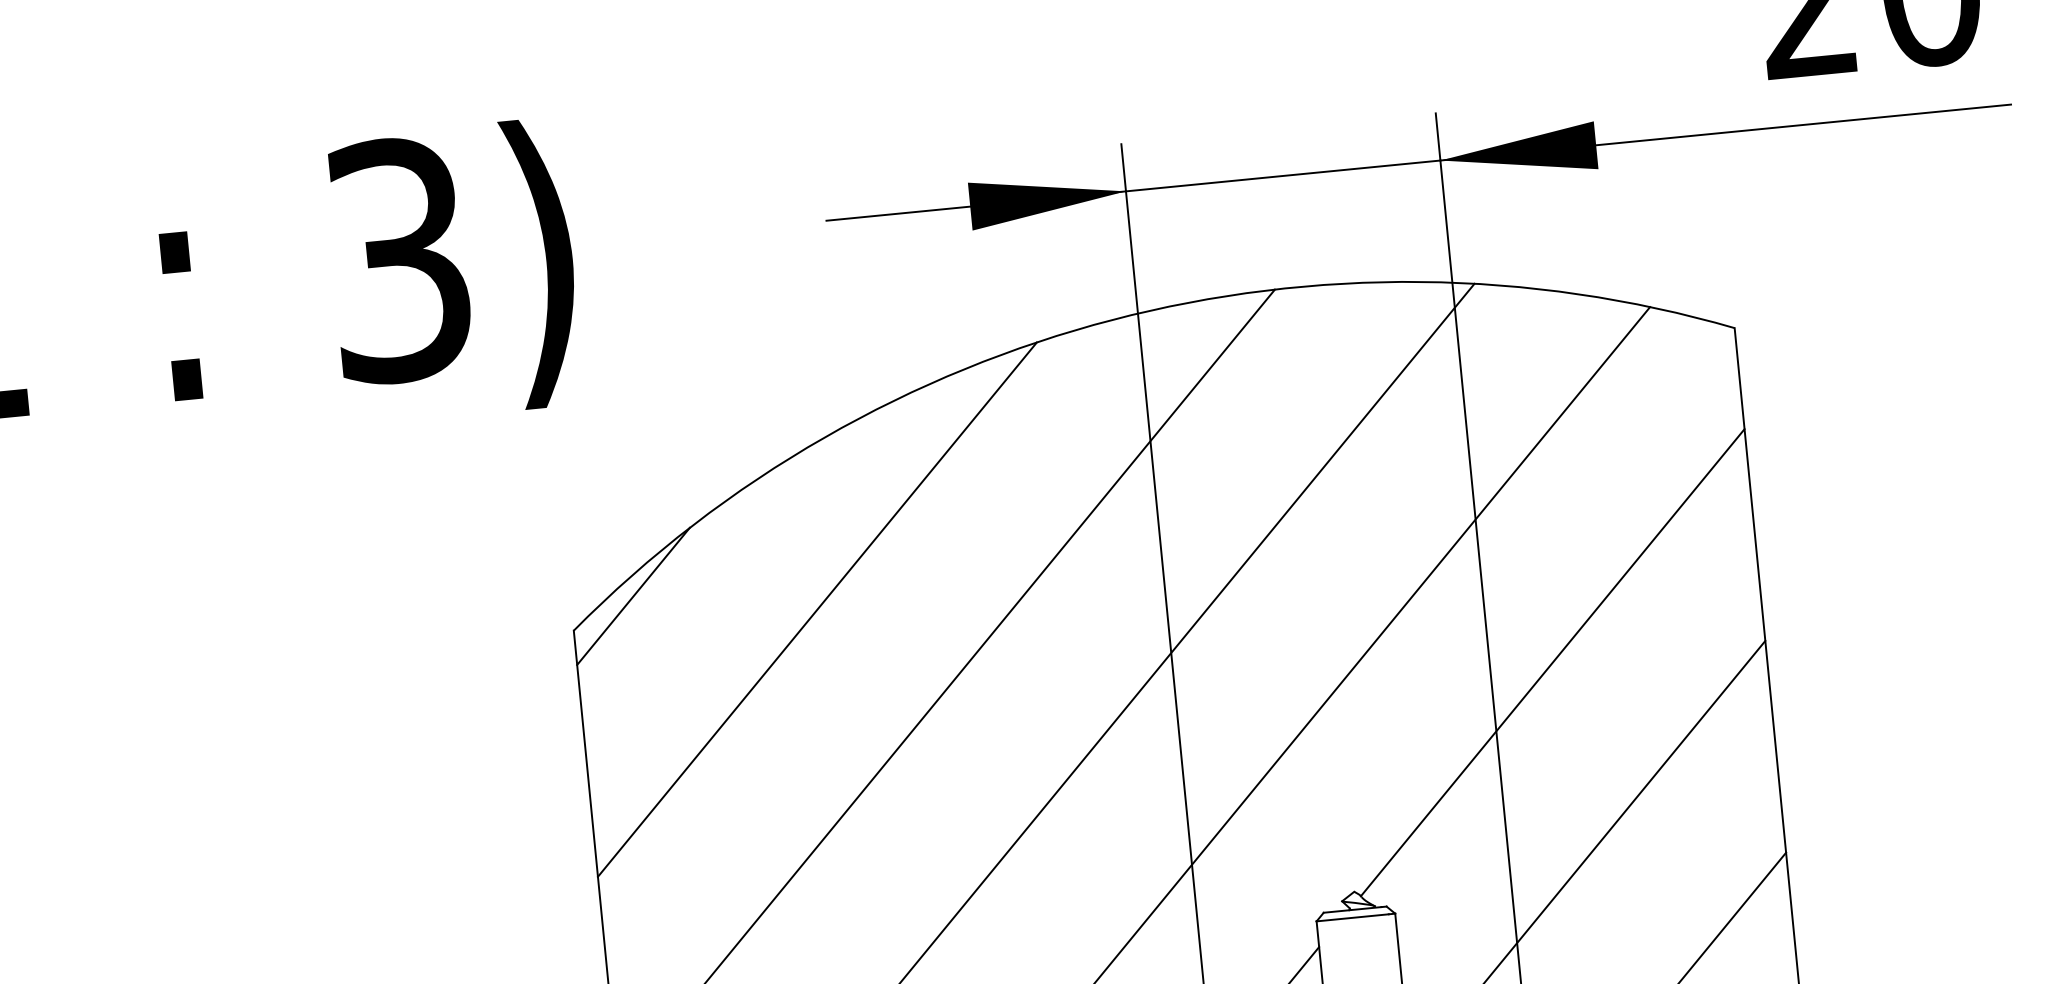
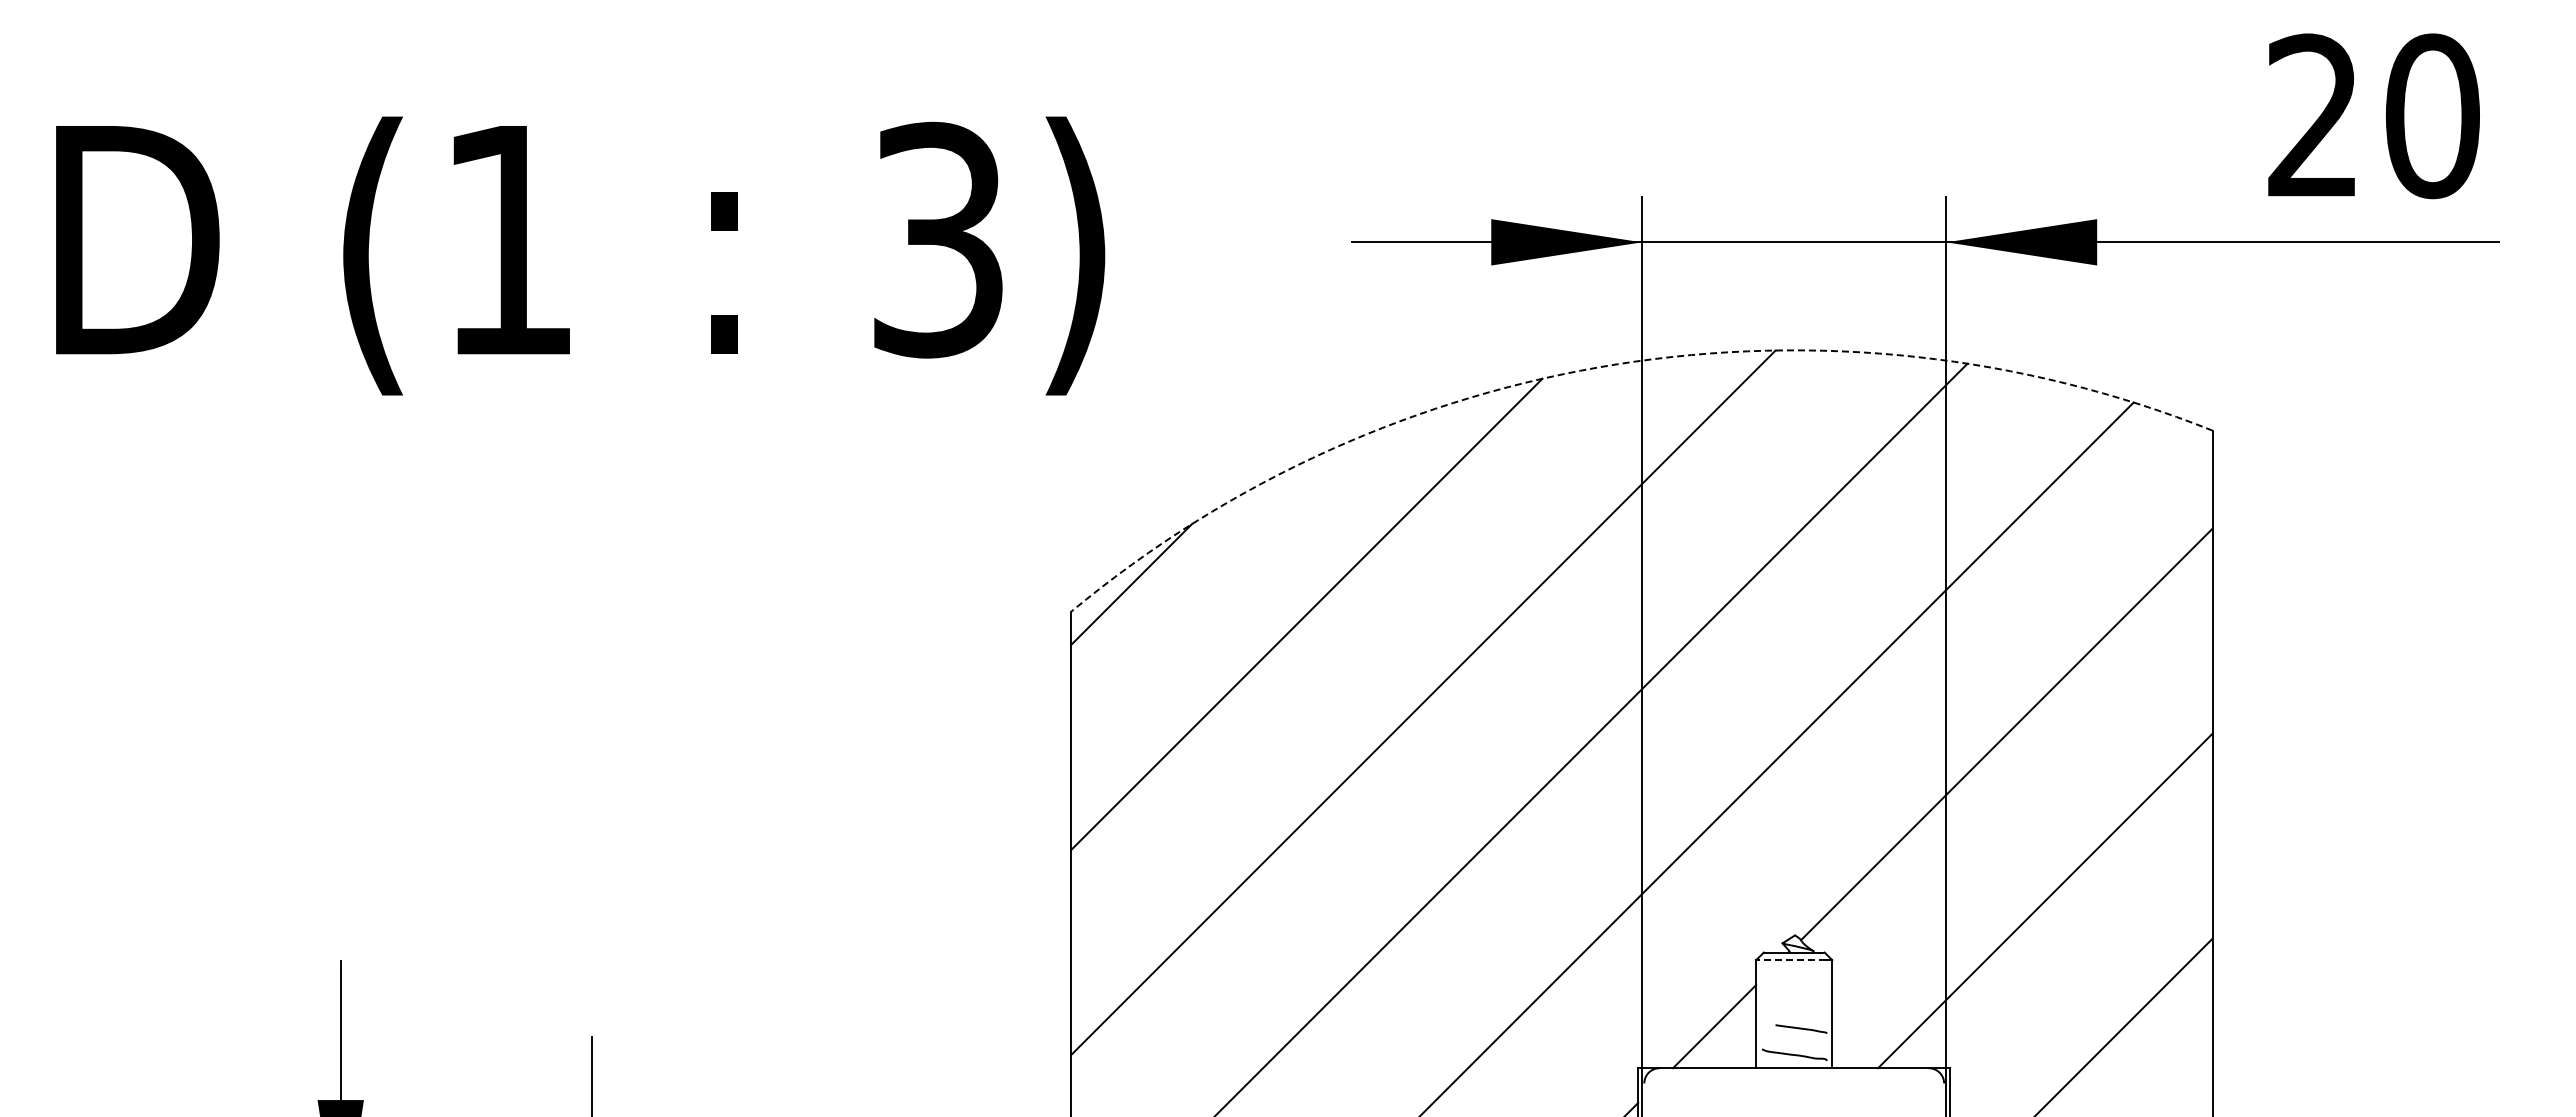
arc: (1113, 320) -> (1617, 364), solid -> dashed
line: (1353, 918) -> (1791, 960), solid -> dashed

